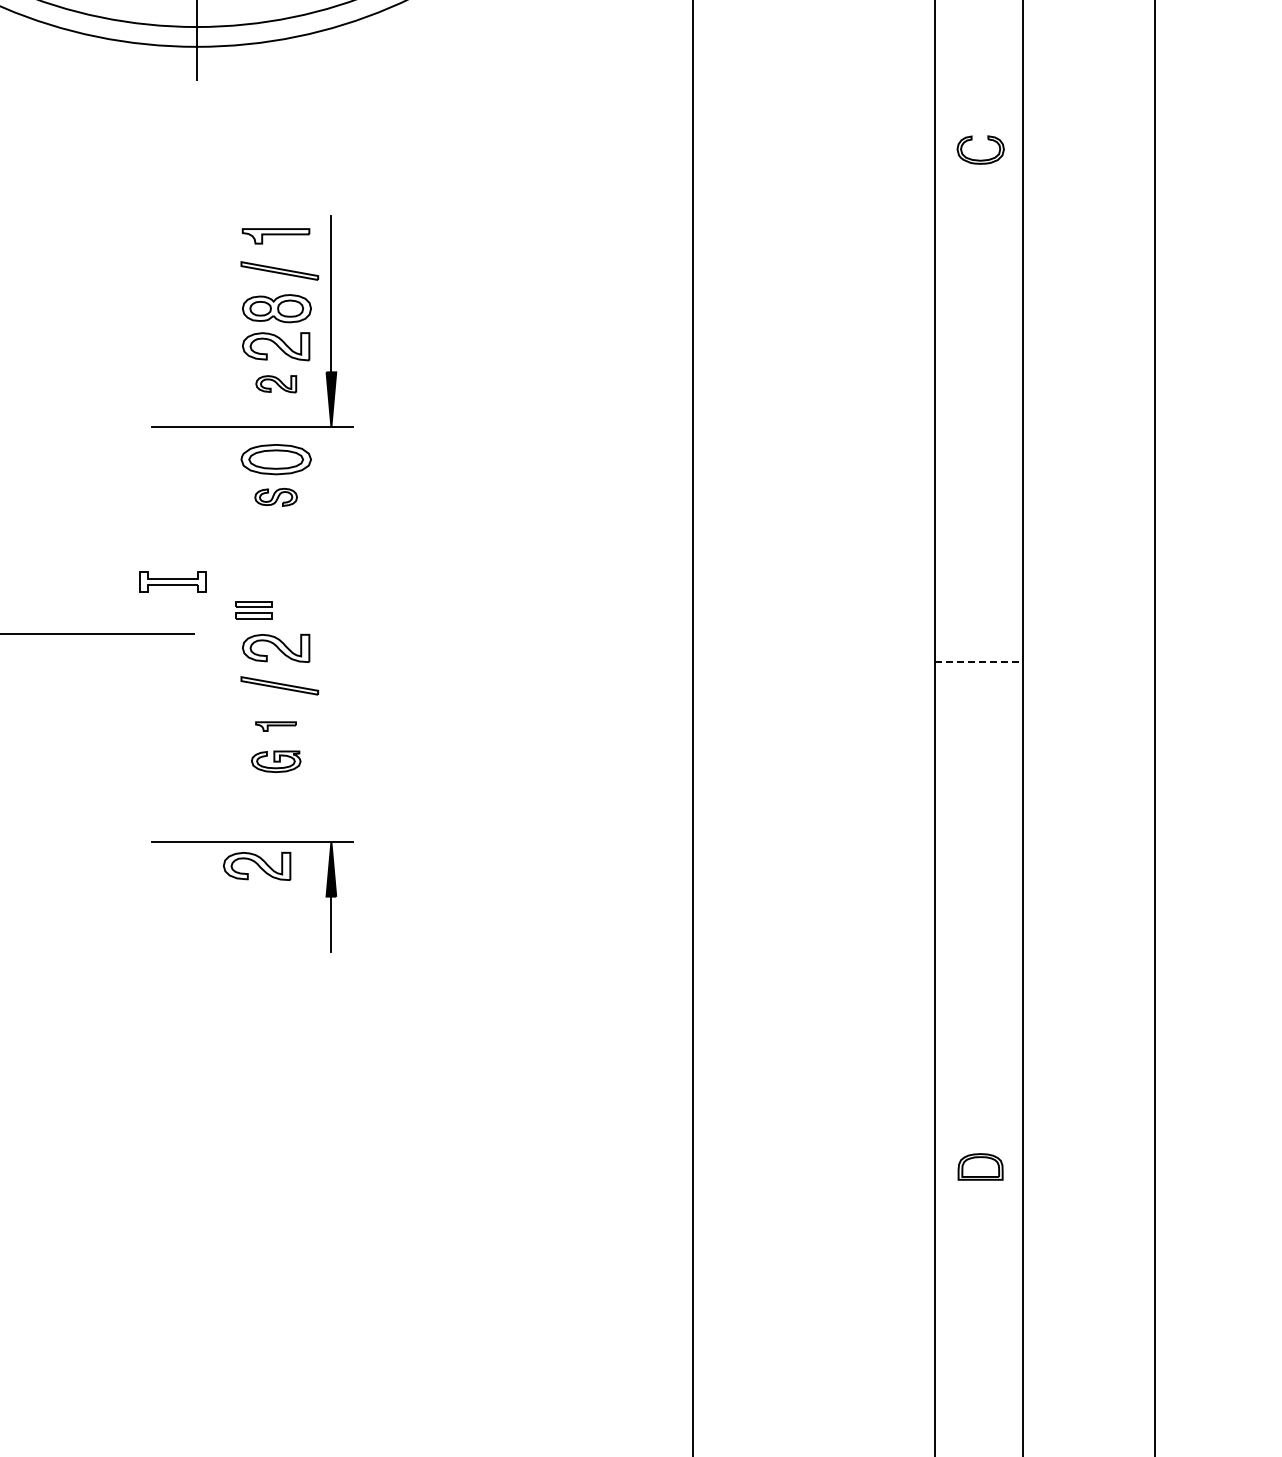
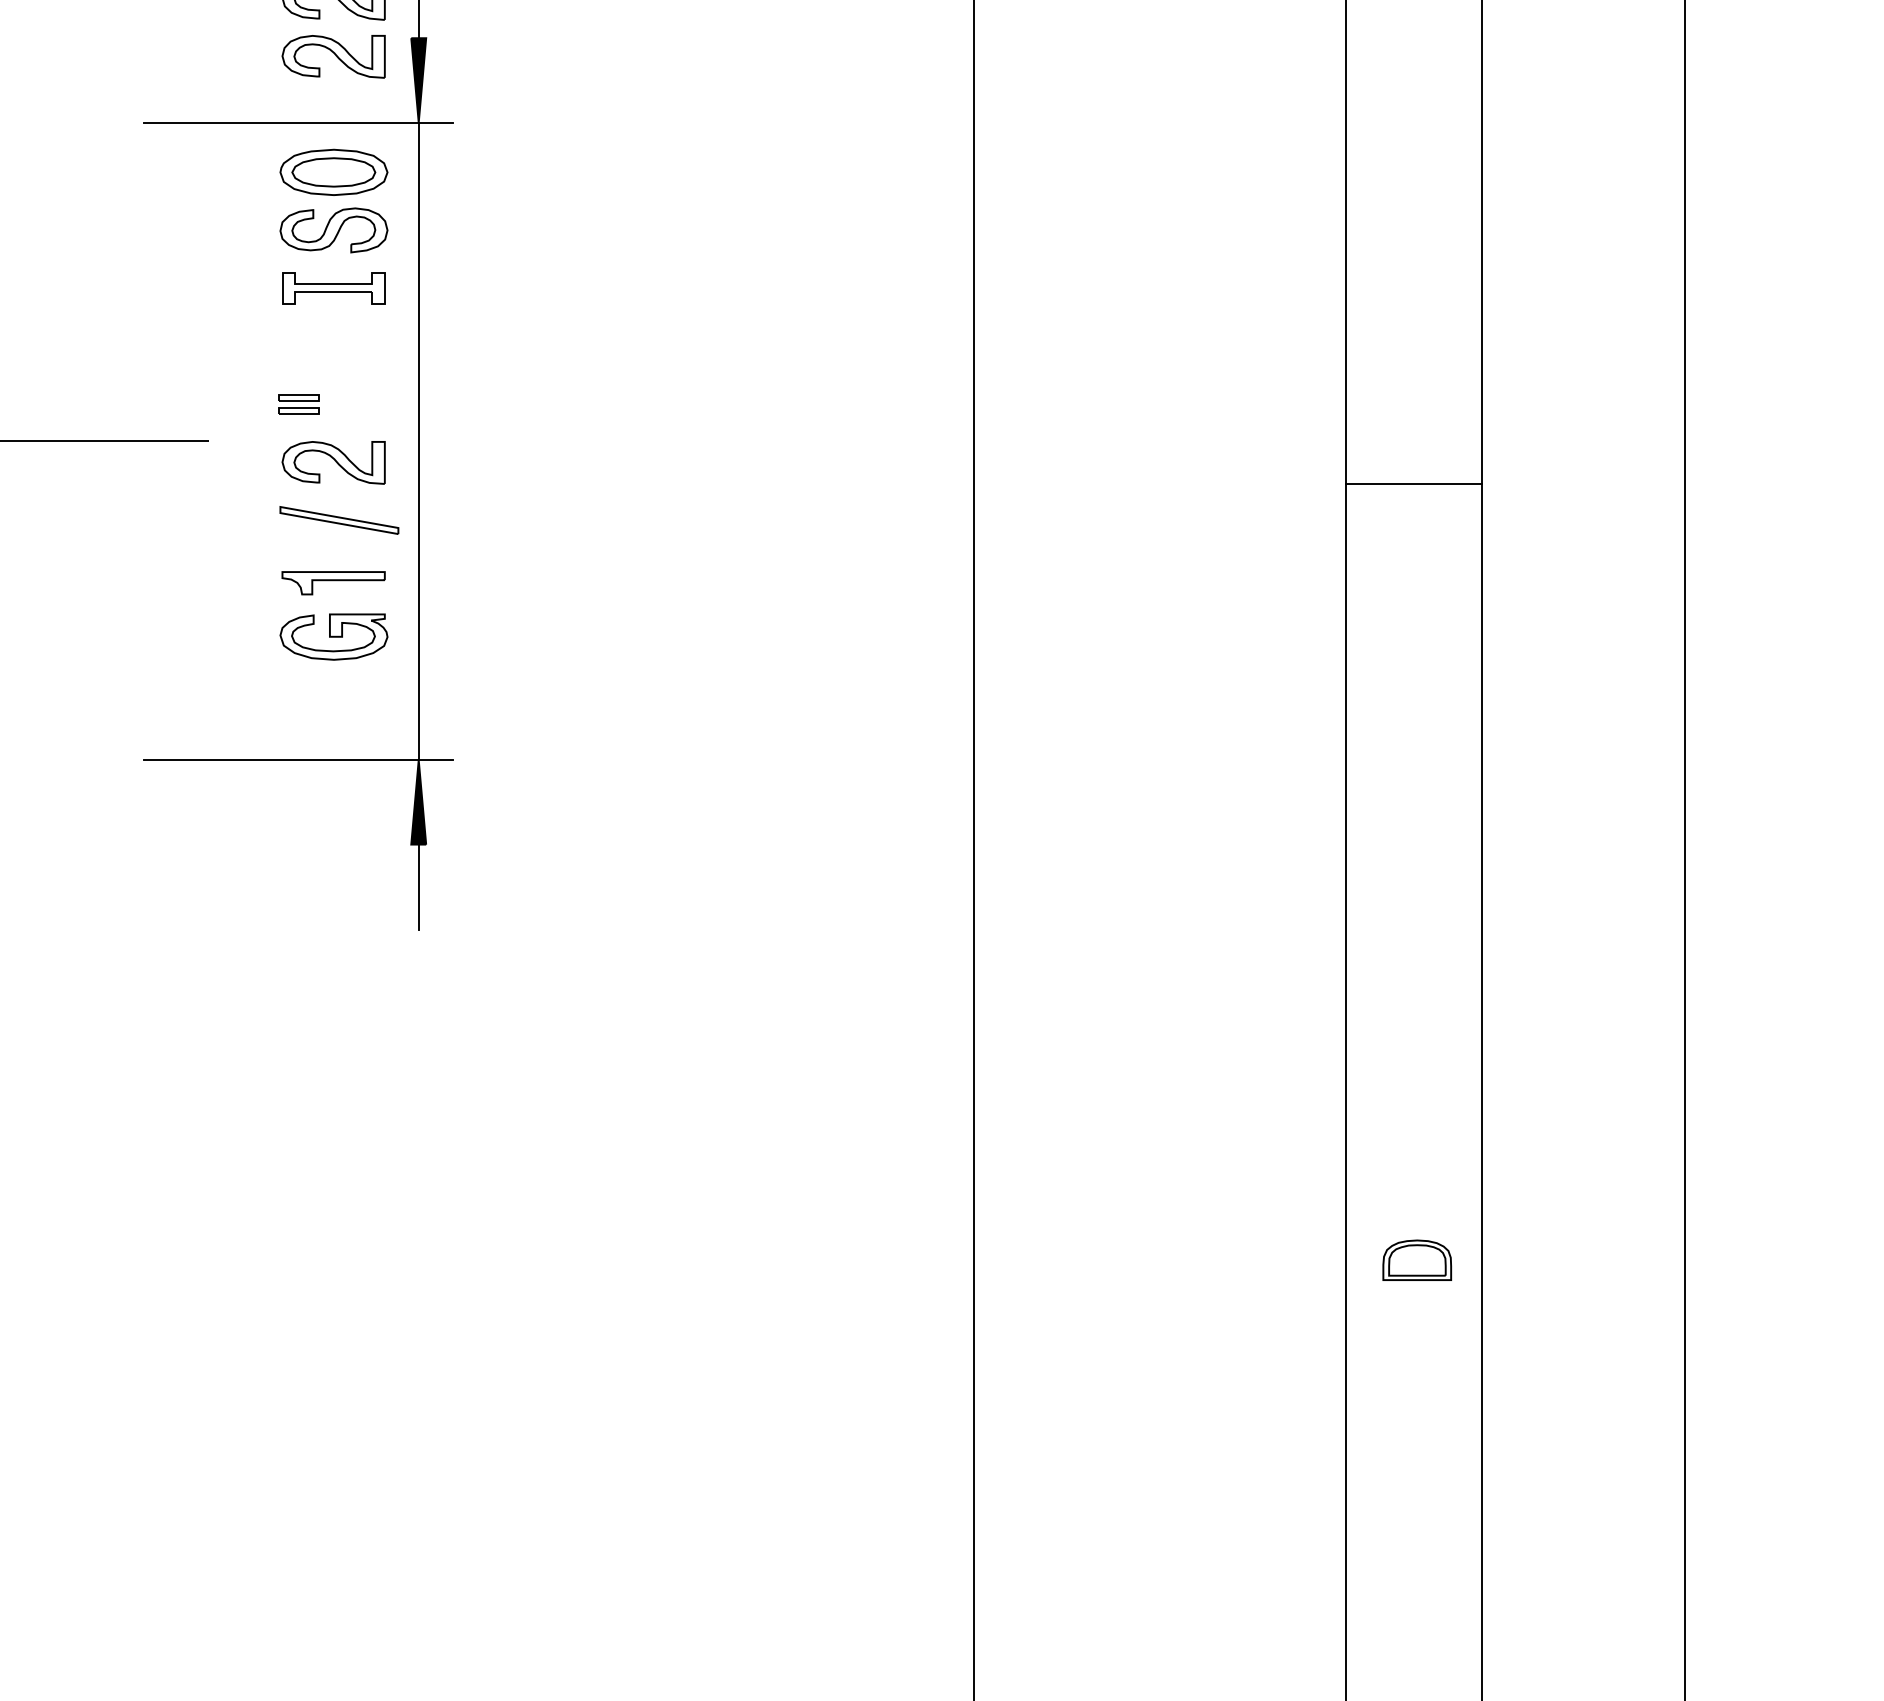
part: (276, 383) -> (334, 55), size x1.67
part: (275, 497) -> (332, 230), size x1.67
part: (172, 581) -> (332, 287), moved
part: (253, 610) -> (298, 404), size x0.71
line: (331, 634) -> (418, 441), added
line: (979, 662) -> (1415, 484), dashed -> solid
part: (275, 726) -> (332, 582), size x1.67
part: (275, 761) -> (332, 636), size x1.43
part: (257, 865) -> (305, 796), removed

